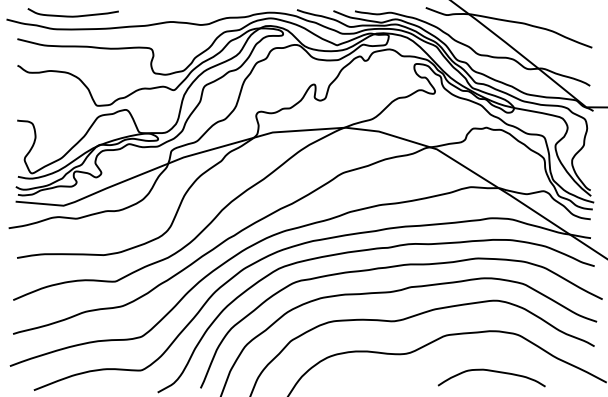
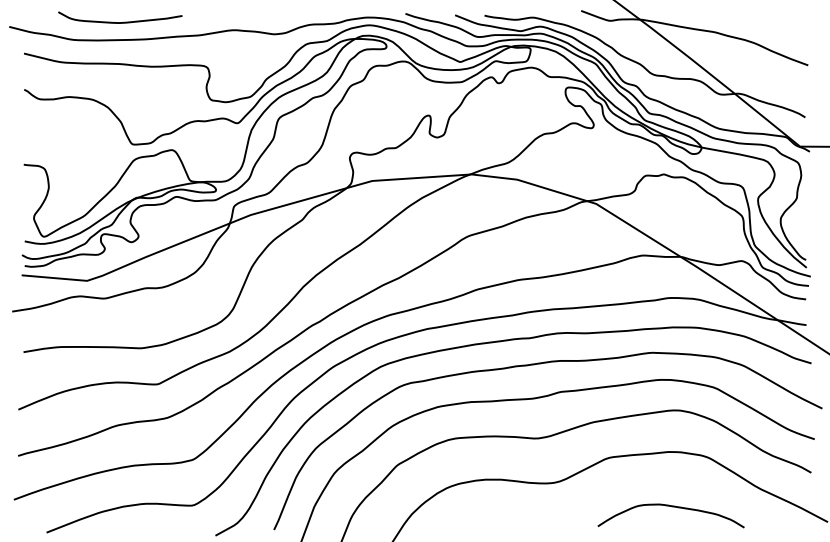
curve: (75, 15) -> (123, 21), moved

